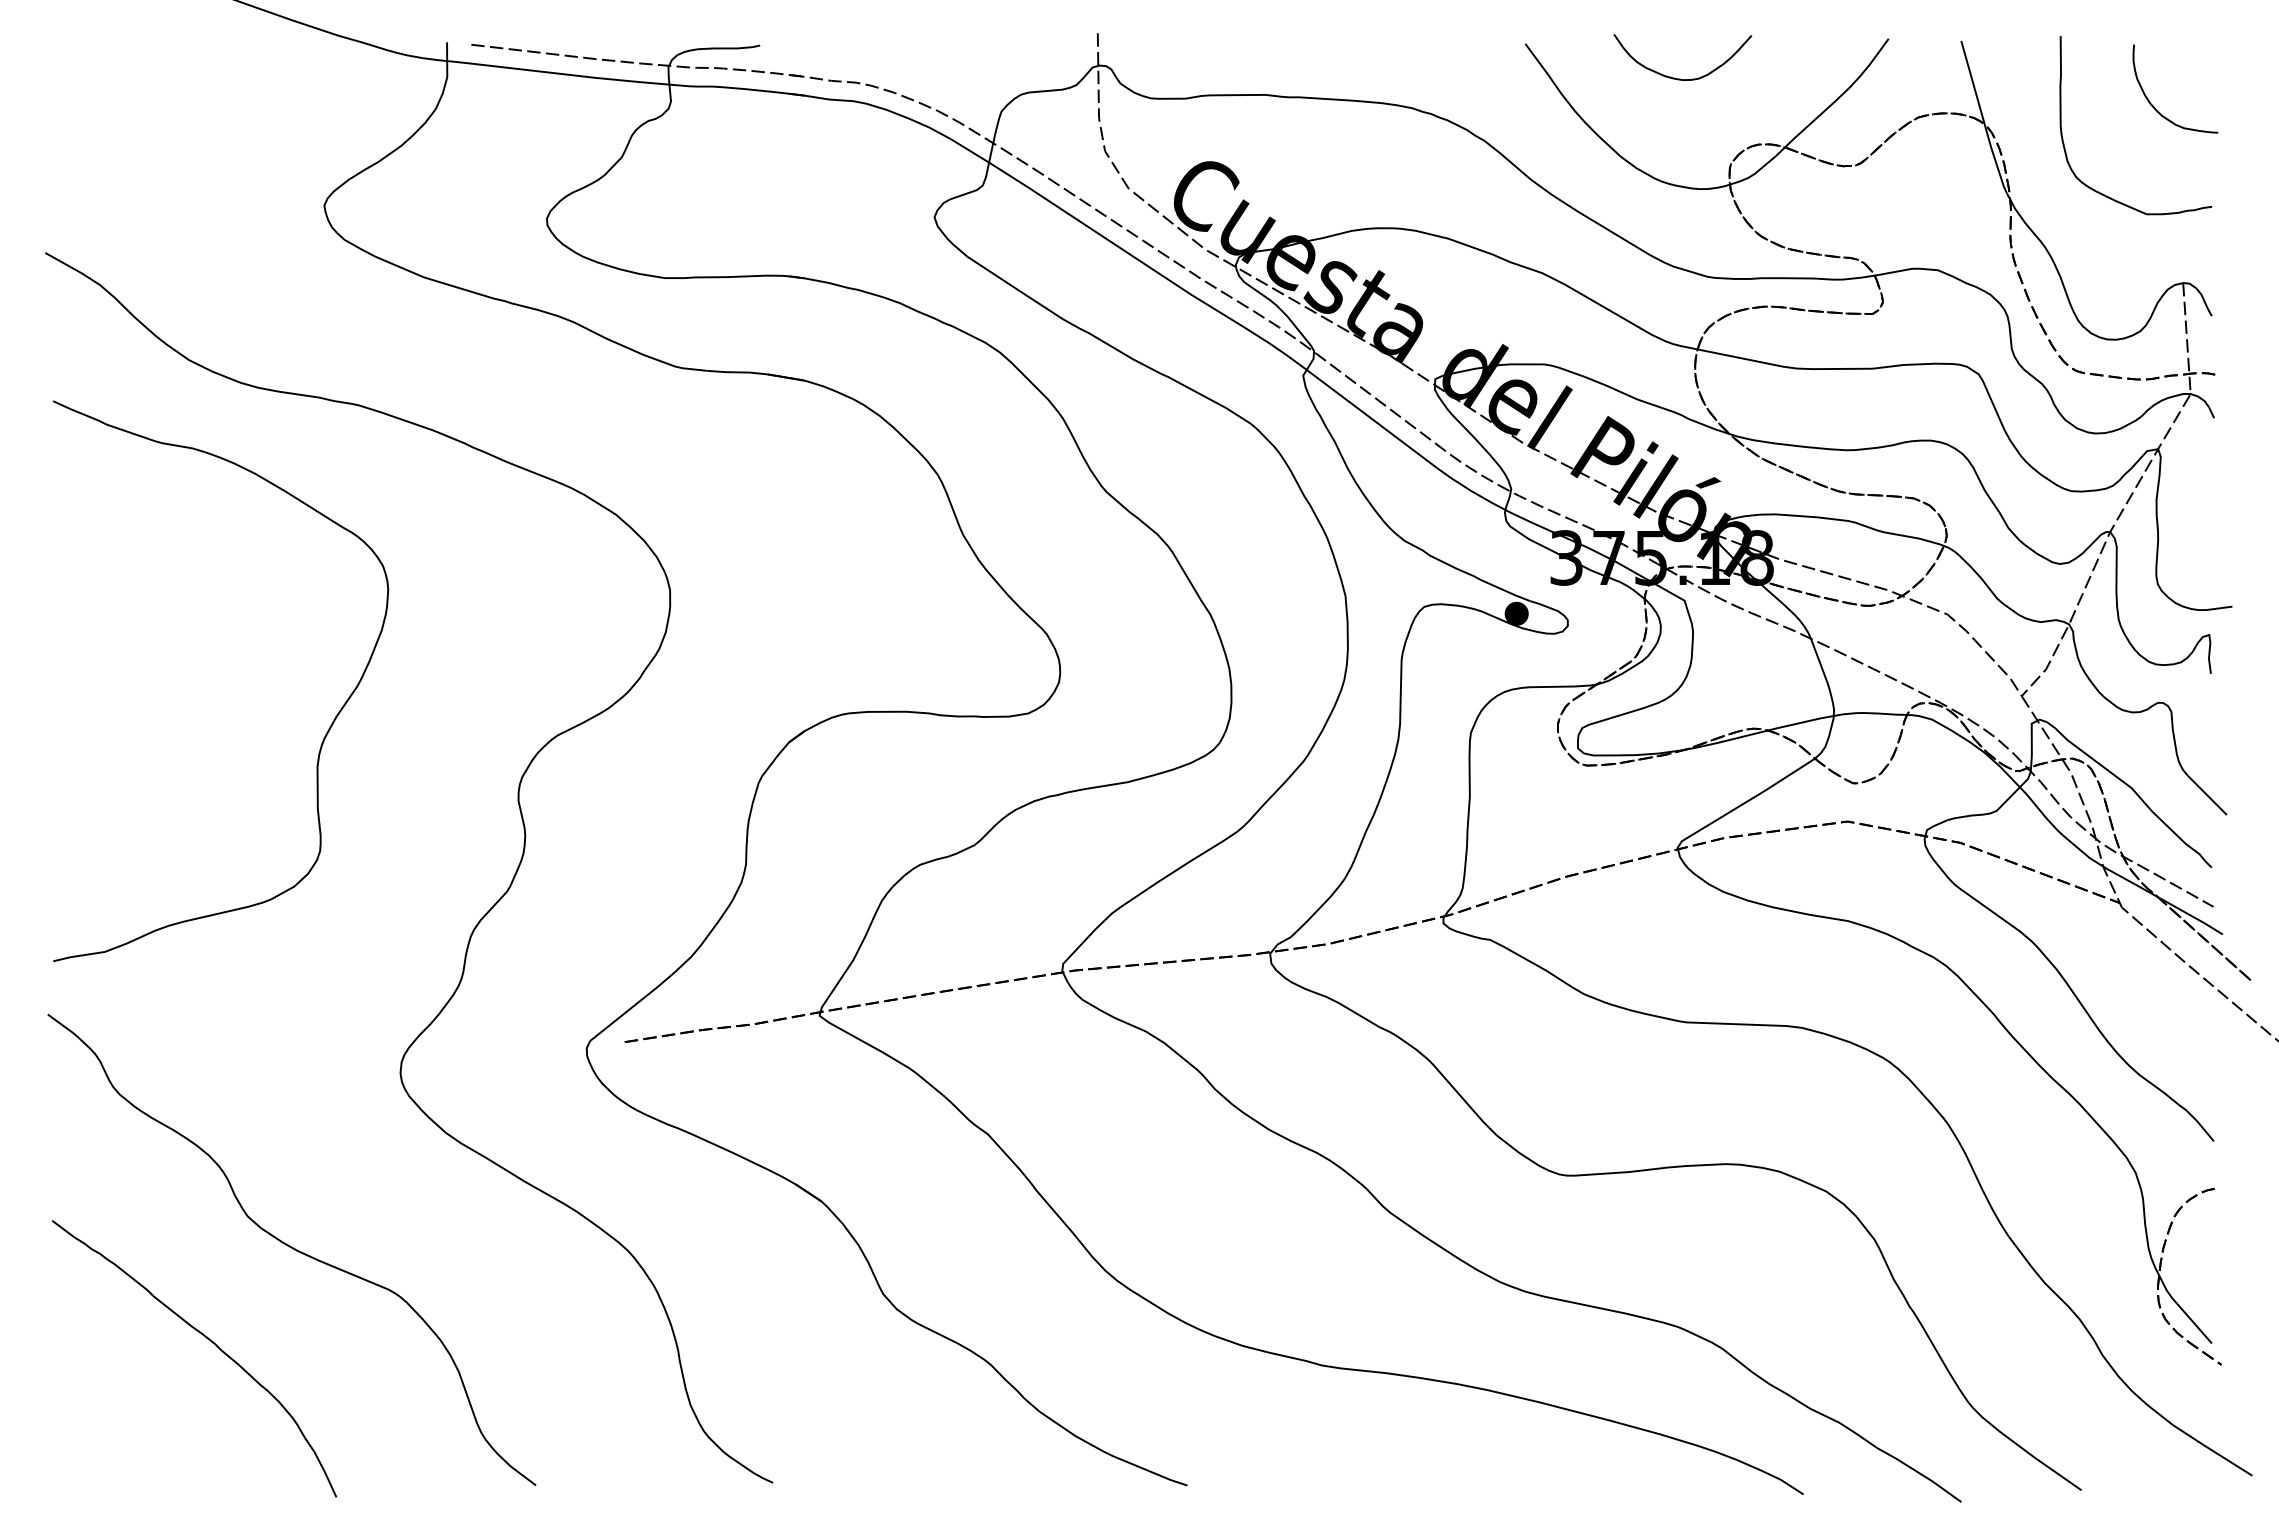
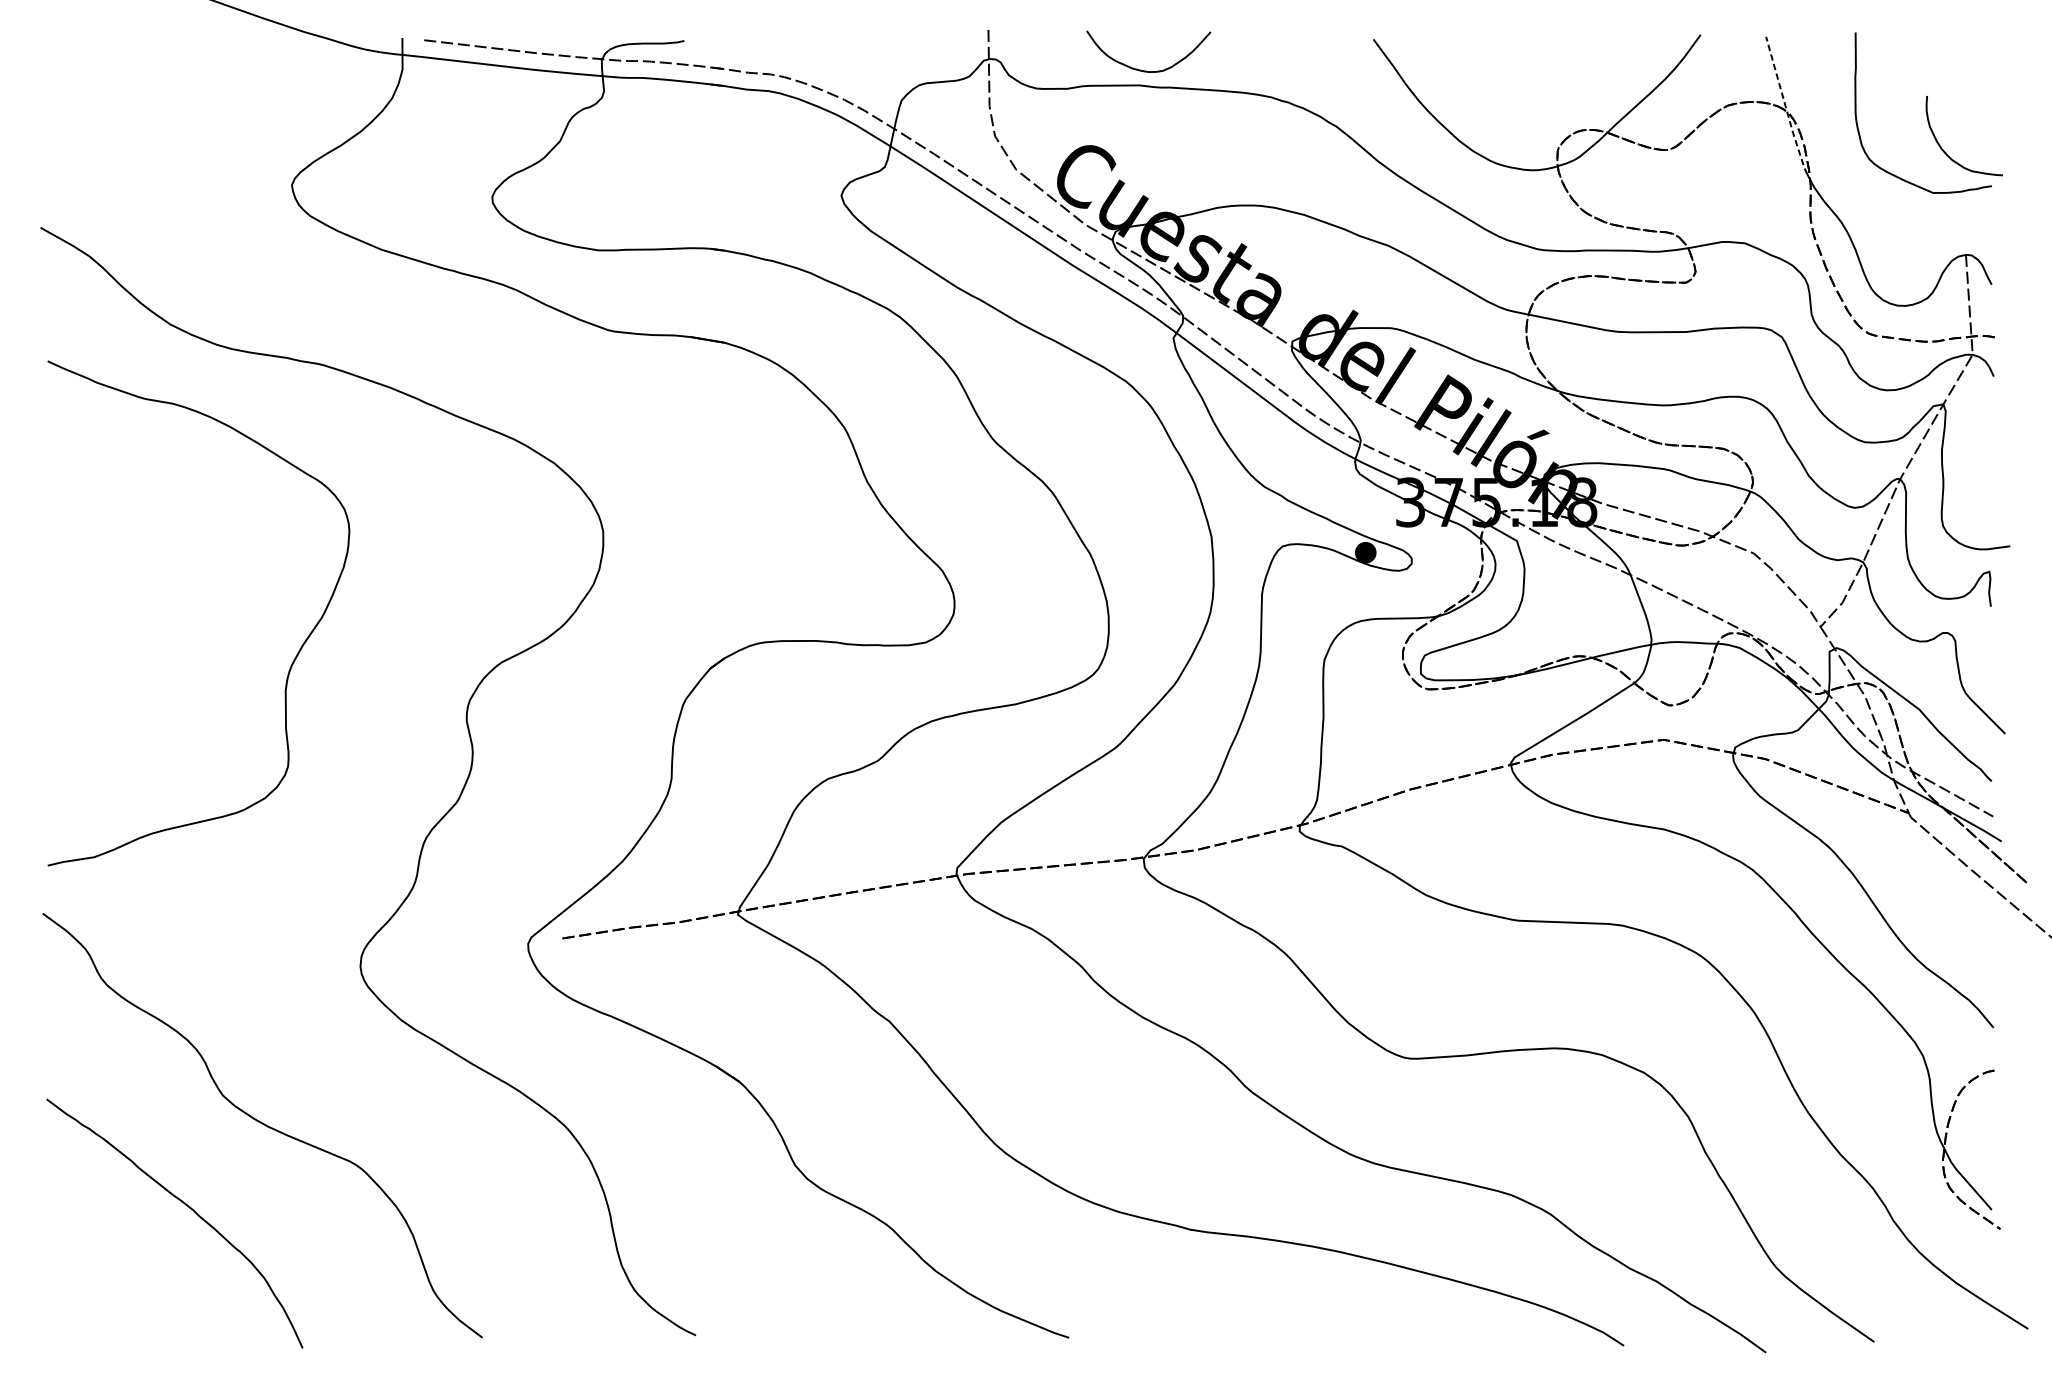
curve: (1680, 78) -> (1146, 70), moved
curve: (2155, 107) -> (1946, 152), moved
line: (1983, 118) -> (1786, 106), solid -> dashed

